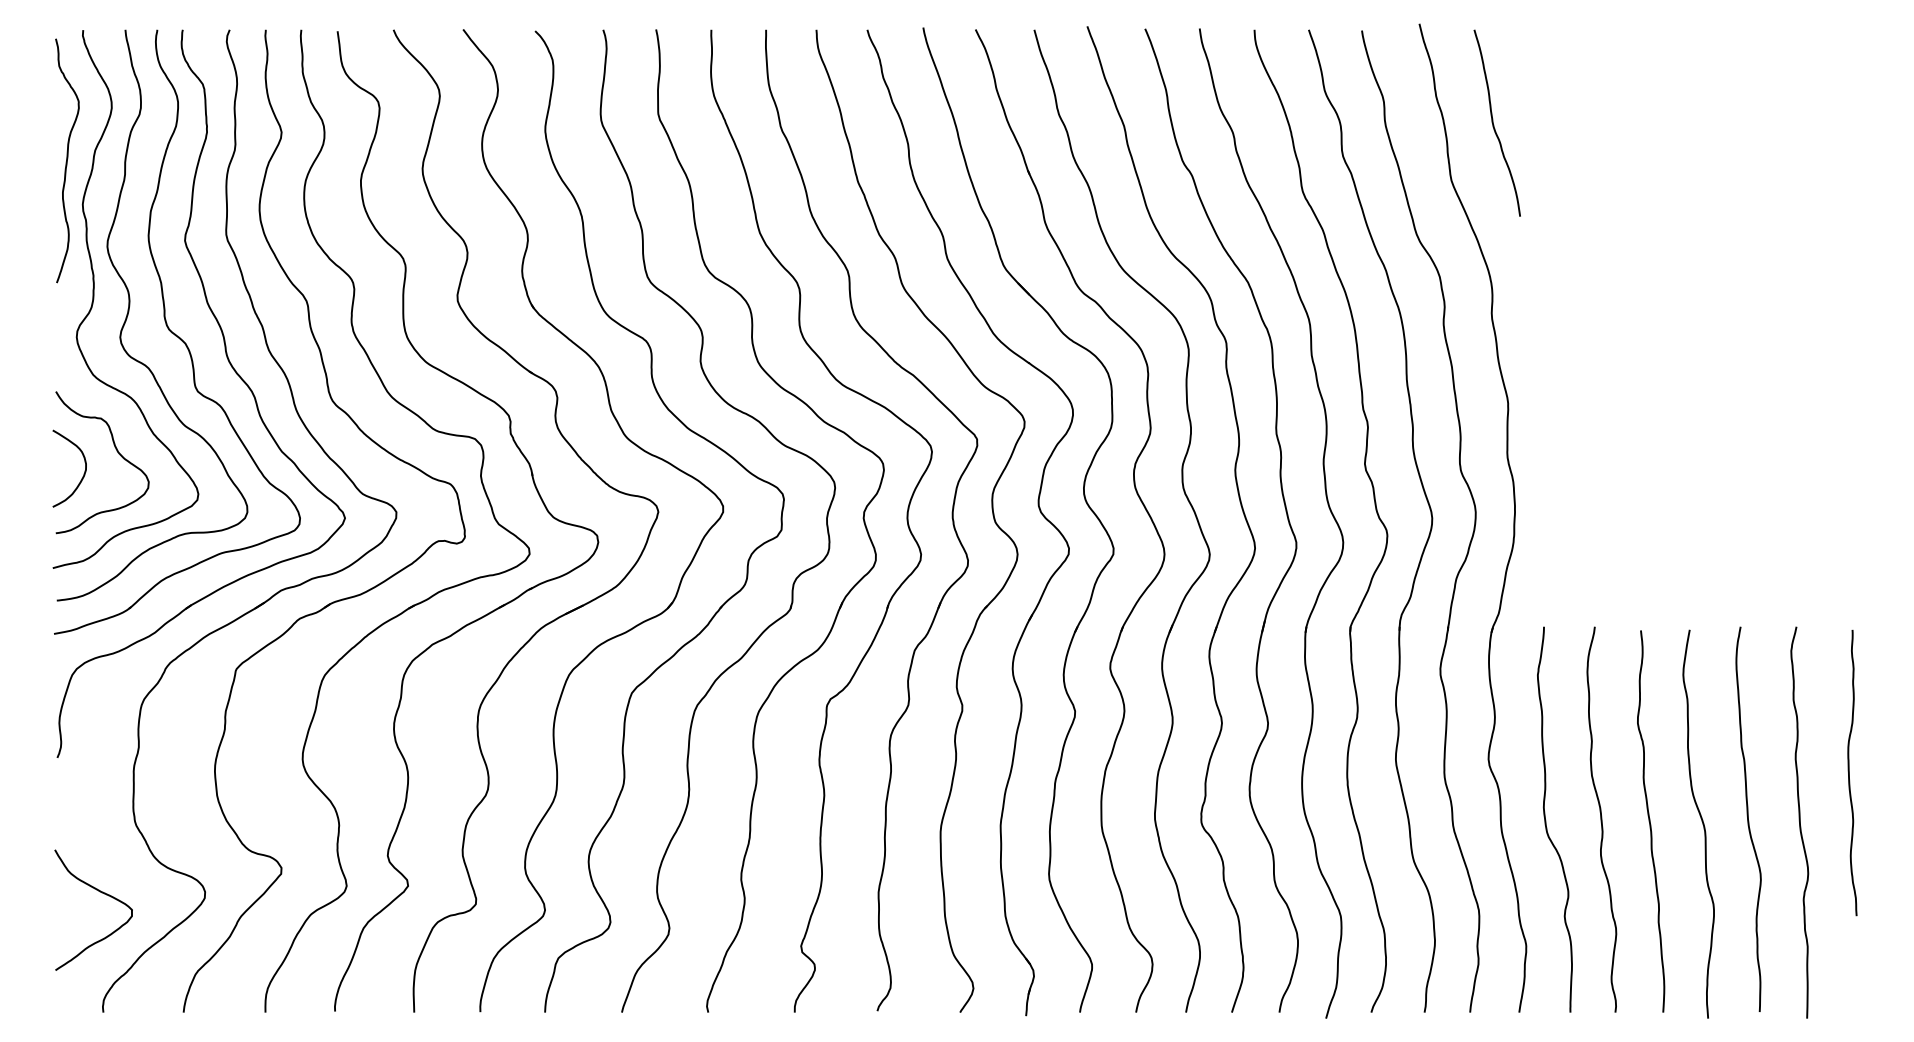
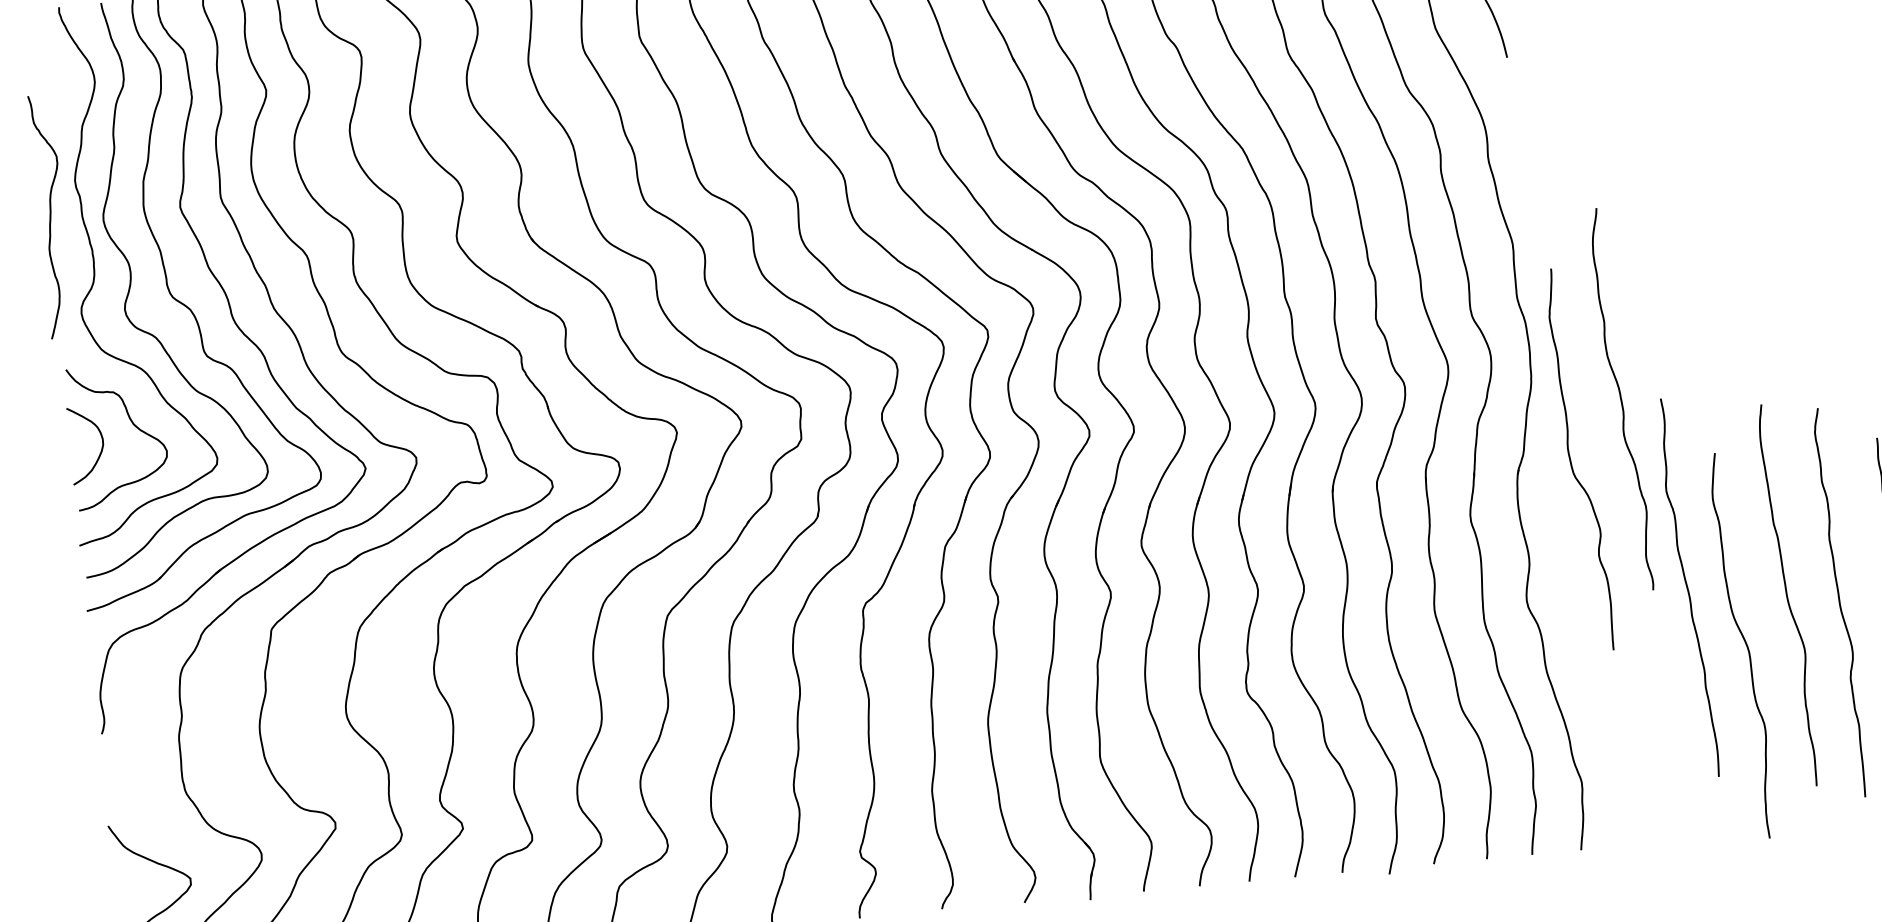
curve: (67, 160) -> (50, 216), moved
curve: (1748, 818) -> (1787, 594), moved
curve: (1601, 819) -> (1621, 399), moved
curve: (1546, 820) -> (1571, 461), moved
curve: (1650, 821) -> (1688, 587), moved
curve: (1799, 822) -> (1839, 602), moved

